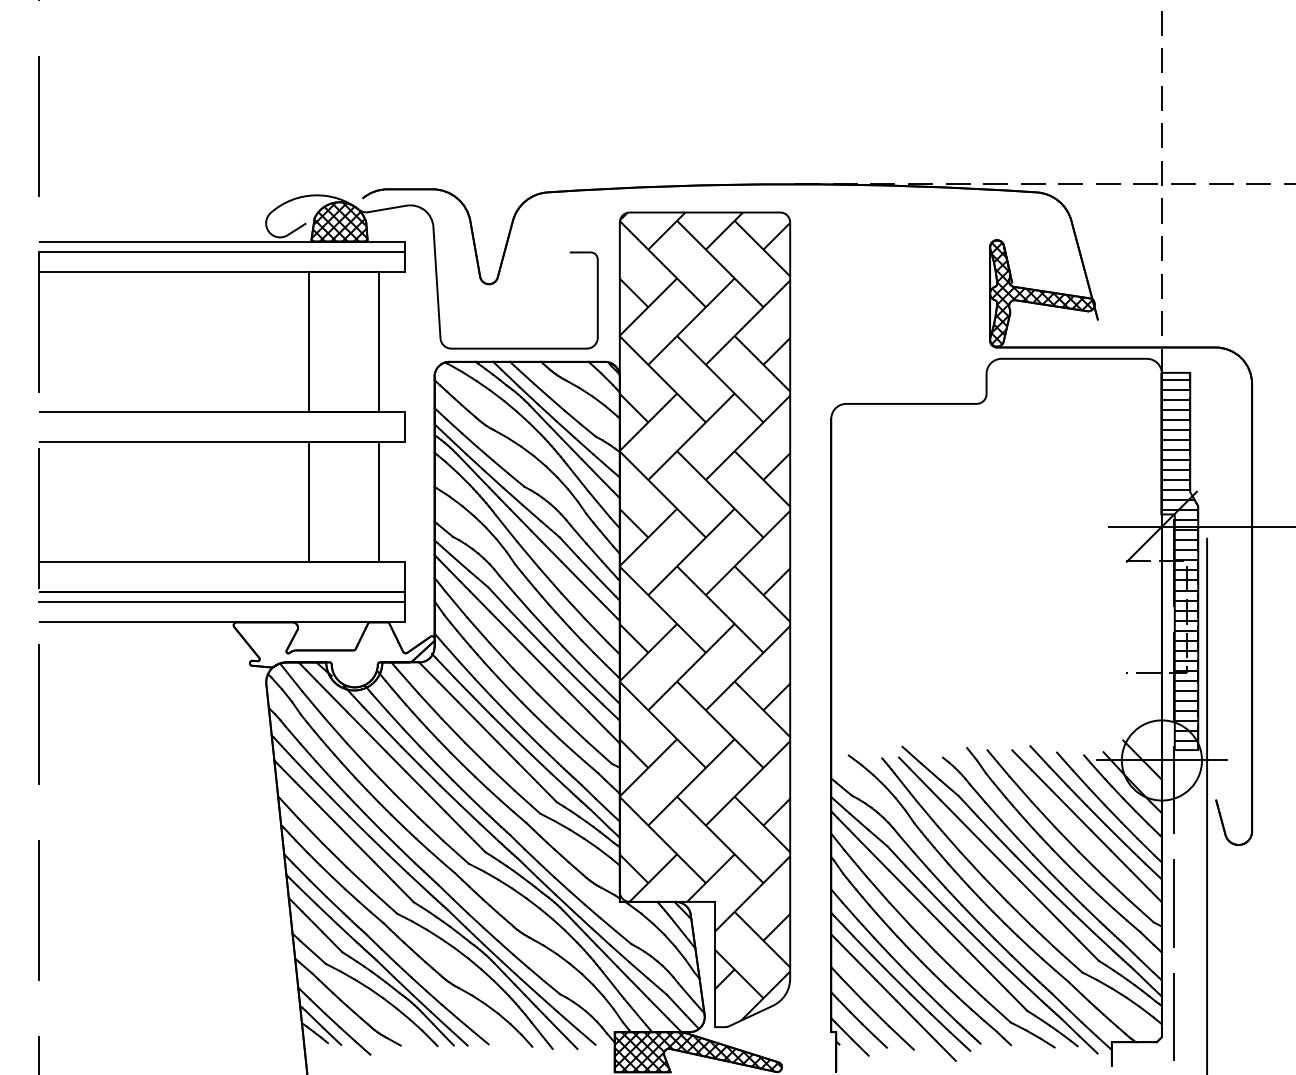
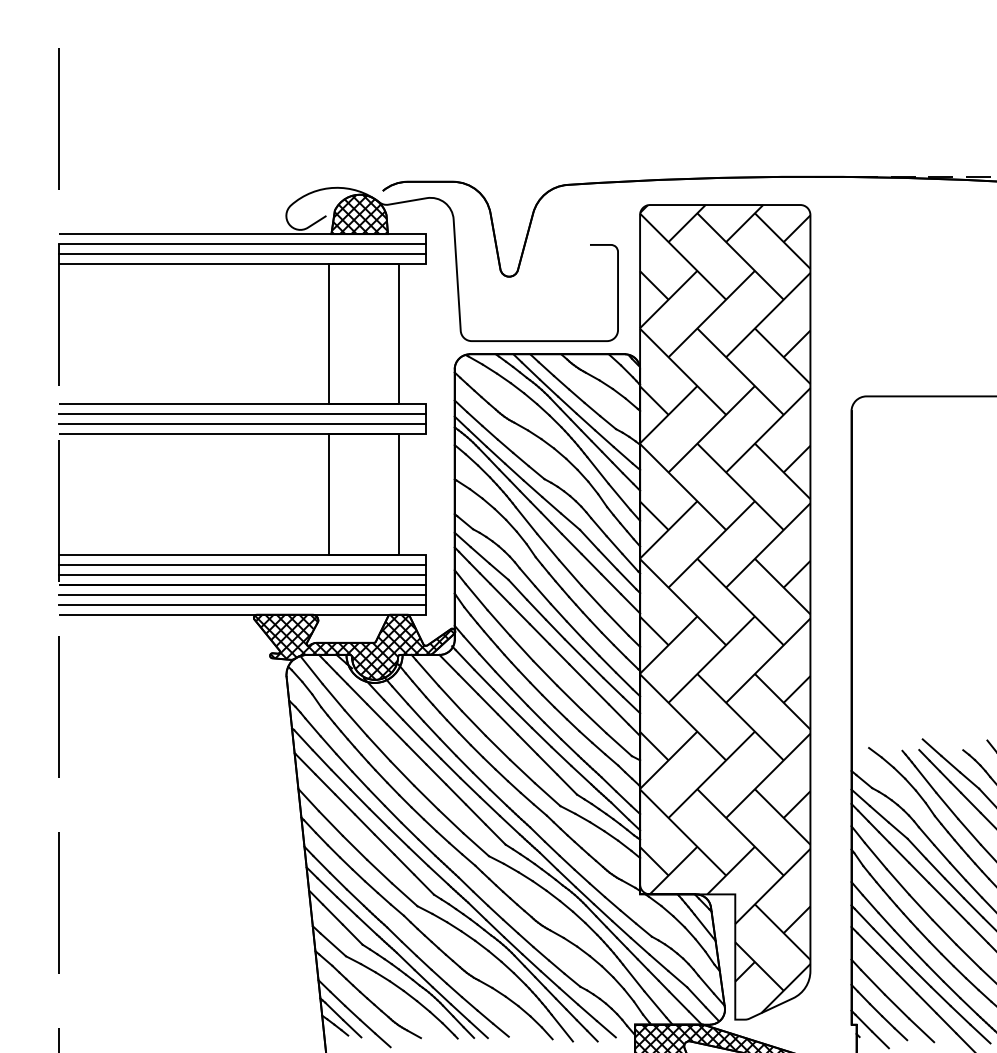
line: (221, 261) -> (241, 253), added
line: (221, 421) -> (241, 413), added
line: (221, 431) -> (241, 423), added
line: (221, 572) -> (241, 564), added
line: (221, 582) -> (241, 574), added
line: (221, 612) -> (241, 604), added
hatch: (334, 654) -> (354, 646), added

